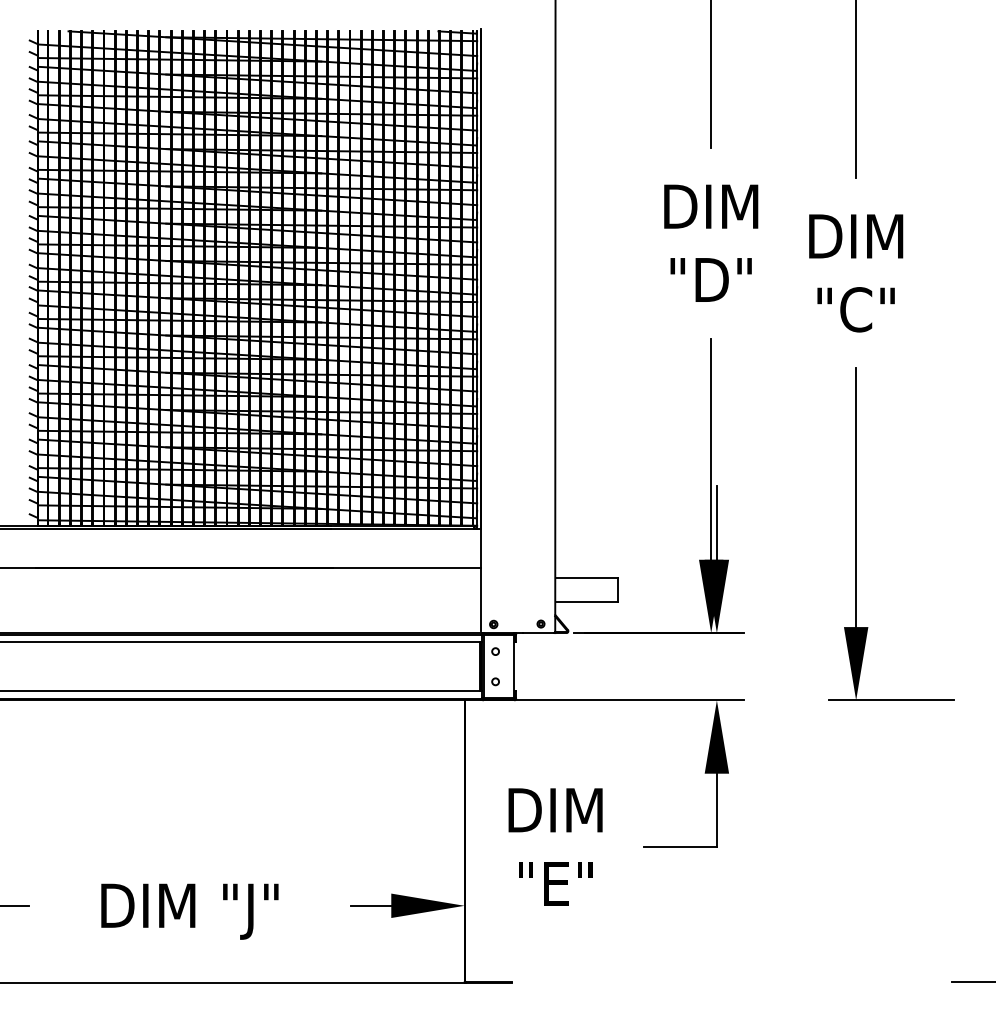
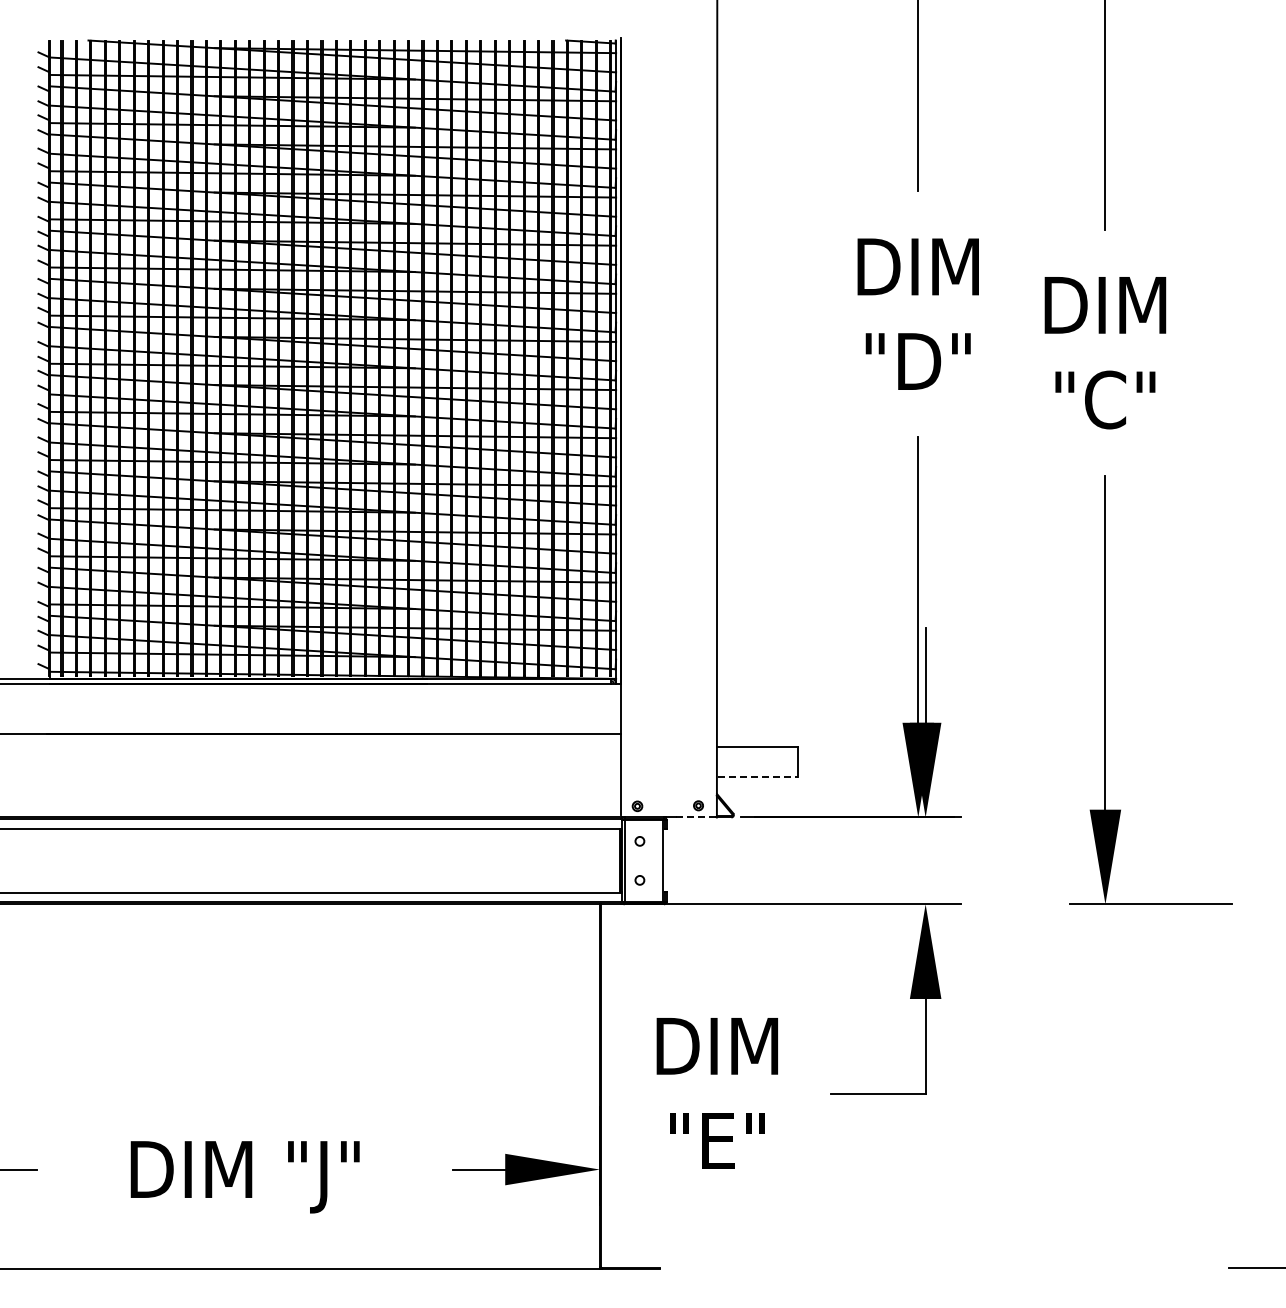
line: (586, 602) -> (757, 777), solid -> dashed
line: (538, 633) -> (695, 817), solid -> dashed

